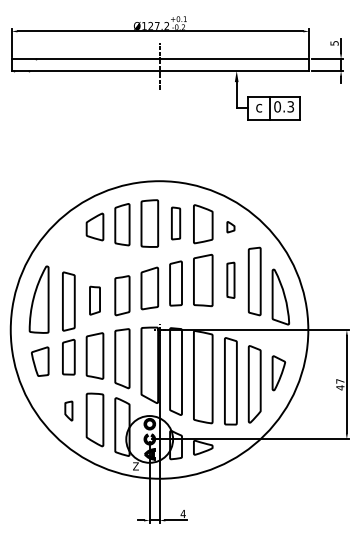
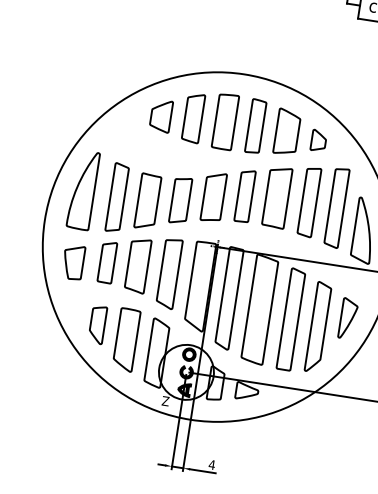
part: (175, 223) -> (255, 126), size x1.43
part: (230, 226) -> (318, 139), size x1.67
part: (230, 280) -> (308, 202), size x1.67
part: (94, 300) -> (147, 201), size x1.67
part: (68, 410) -> (97, 324), size x1.67

